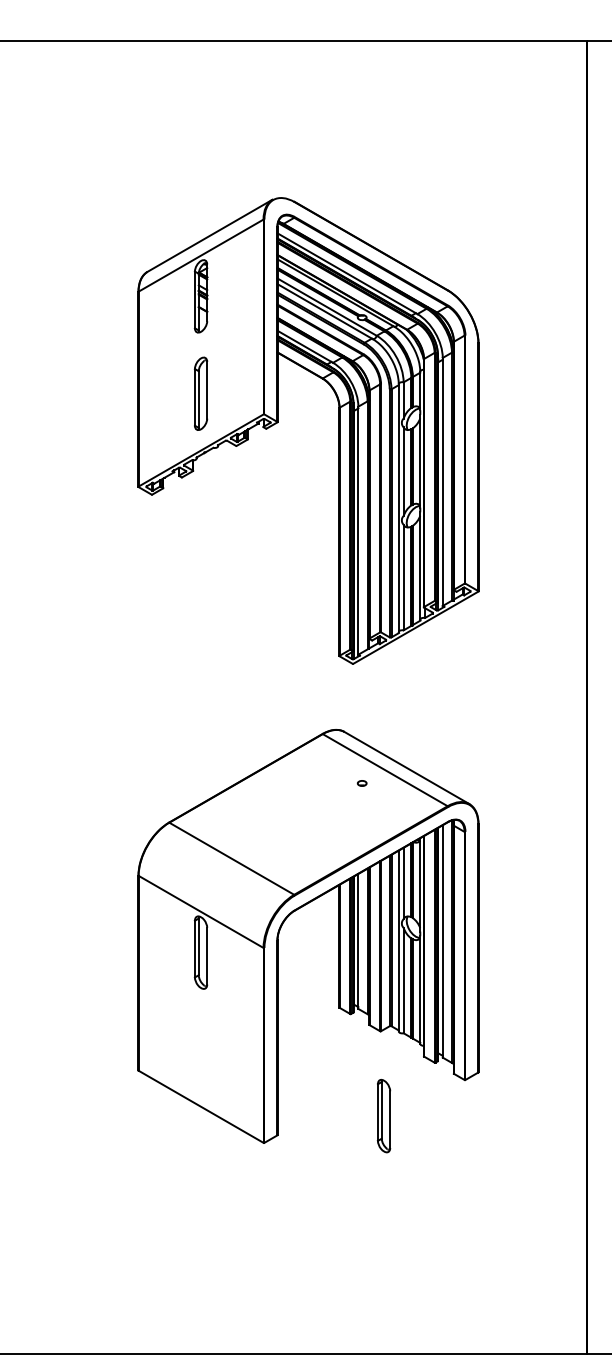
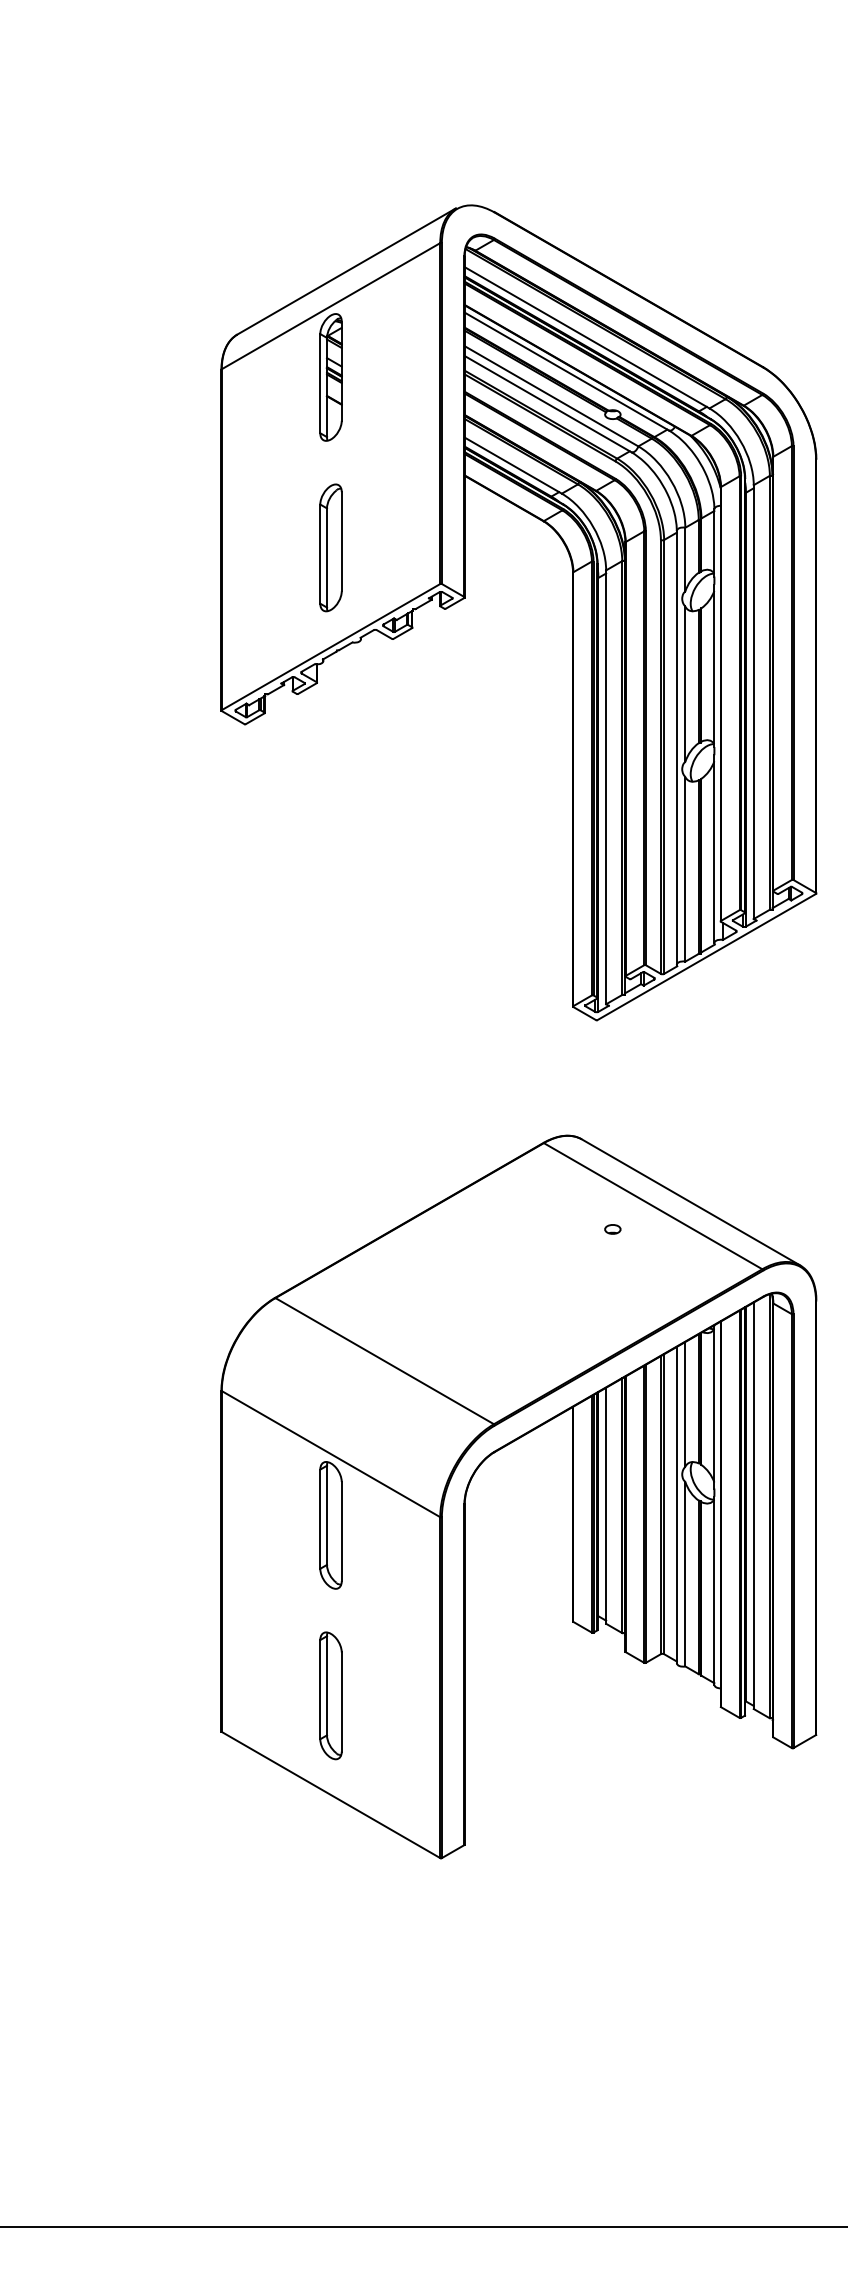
part: (383, 1116) -> (329, 1696), moved

